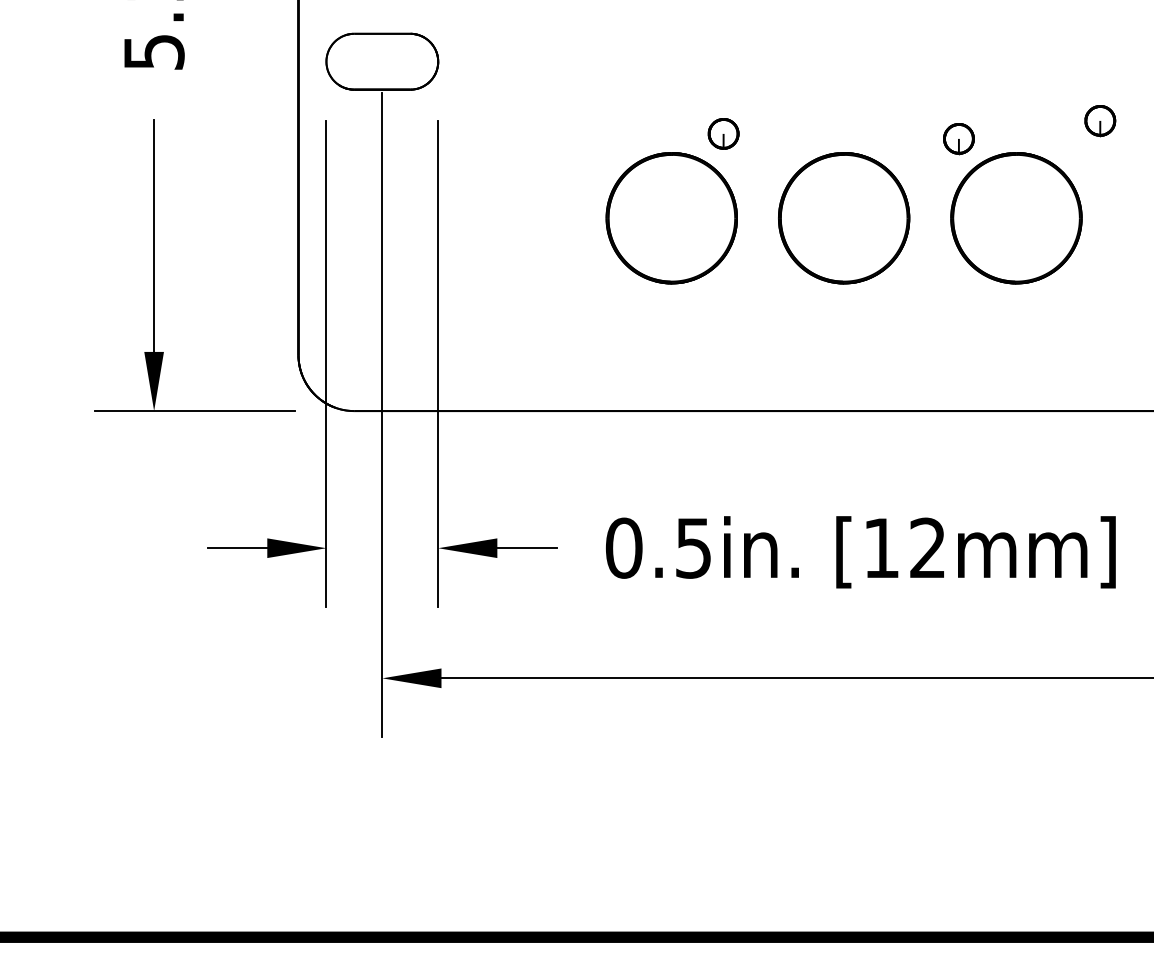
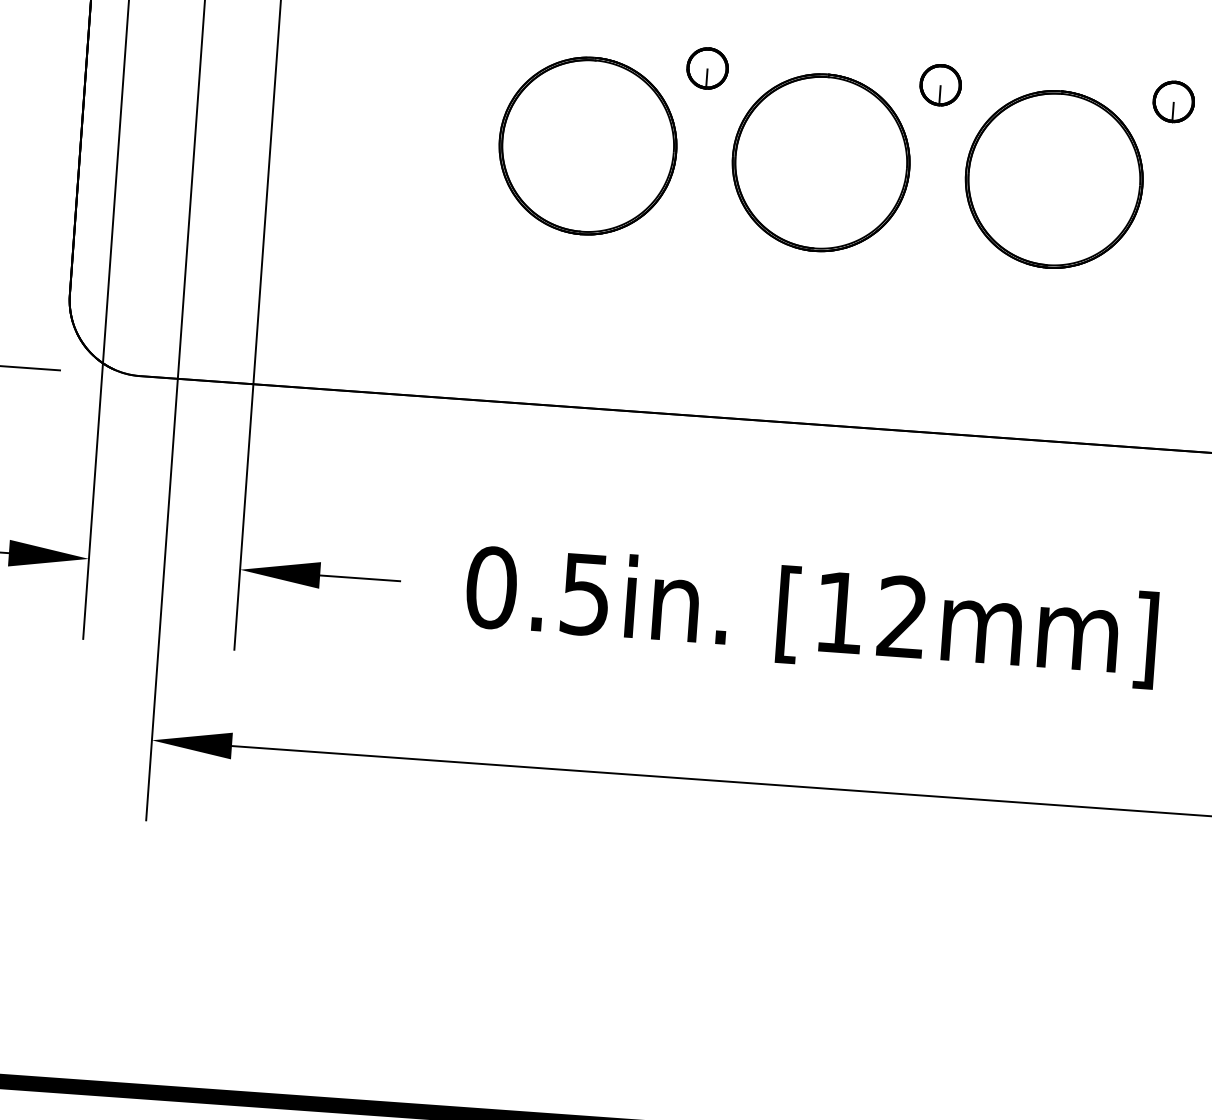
part: (1100, 121) -> (1174, 102), moved
part: (723, 133) -> (707, 67), moved
part: (958, 139) -> (940, 85), moved

